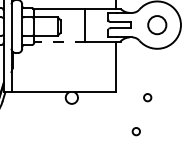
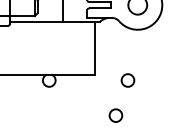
line: (59, 41) -> (36, 22), dashed -> solid
circle: (147, 97) -> (127, 80), size x1.67
circle: (136, 131) -> (116, 115), size x1.67

